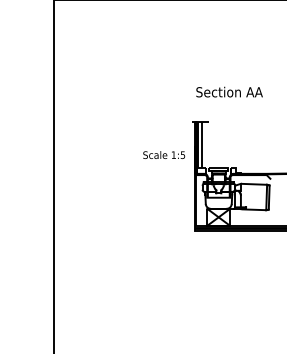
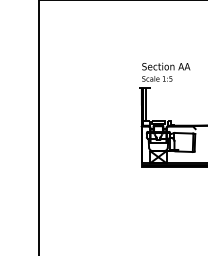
text: (164, 154) -> (157, 78), moved

